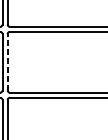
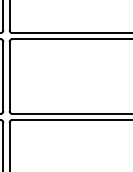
line: (7, 62) -> (9, 76), dashed -> solid

